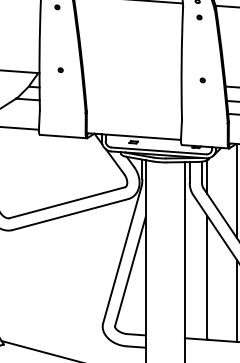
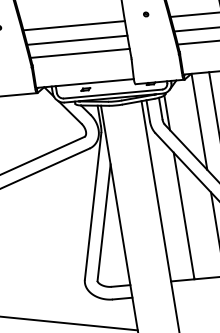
line: (132, 79) -> (74, 25), added
line: (132, 93) -> (76, 39), added
line: (133, 106) -> (79, 52), added

